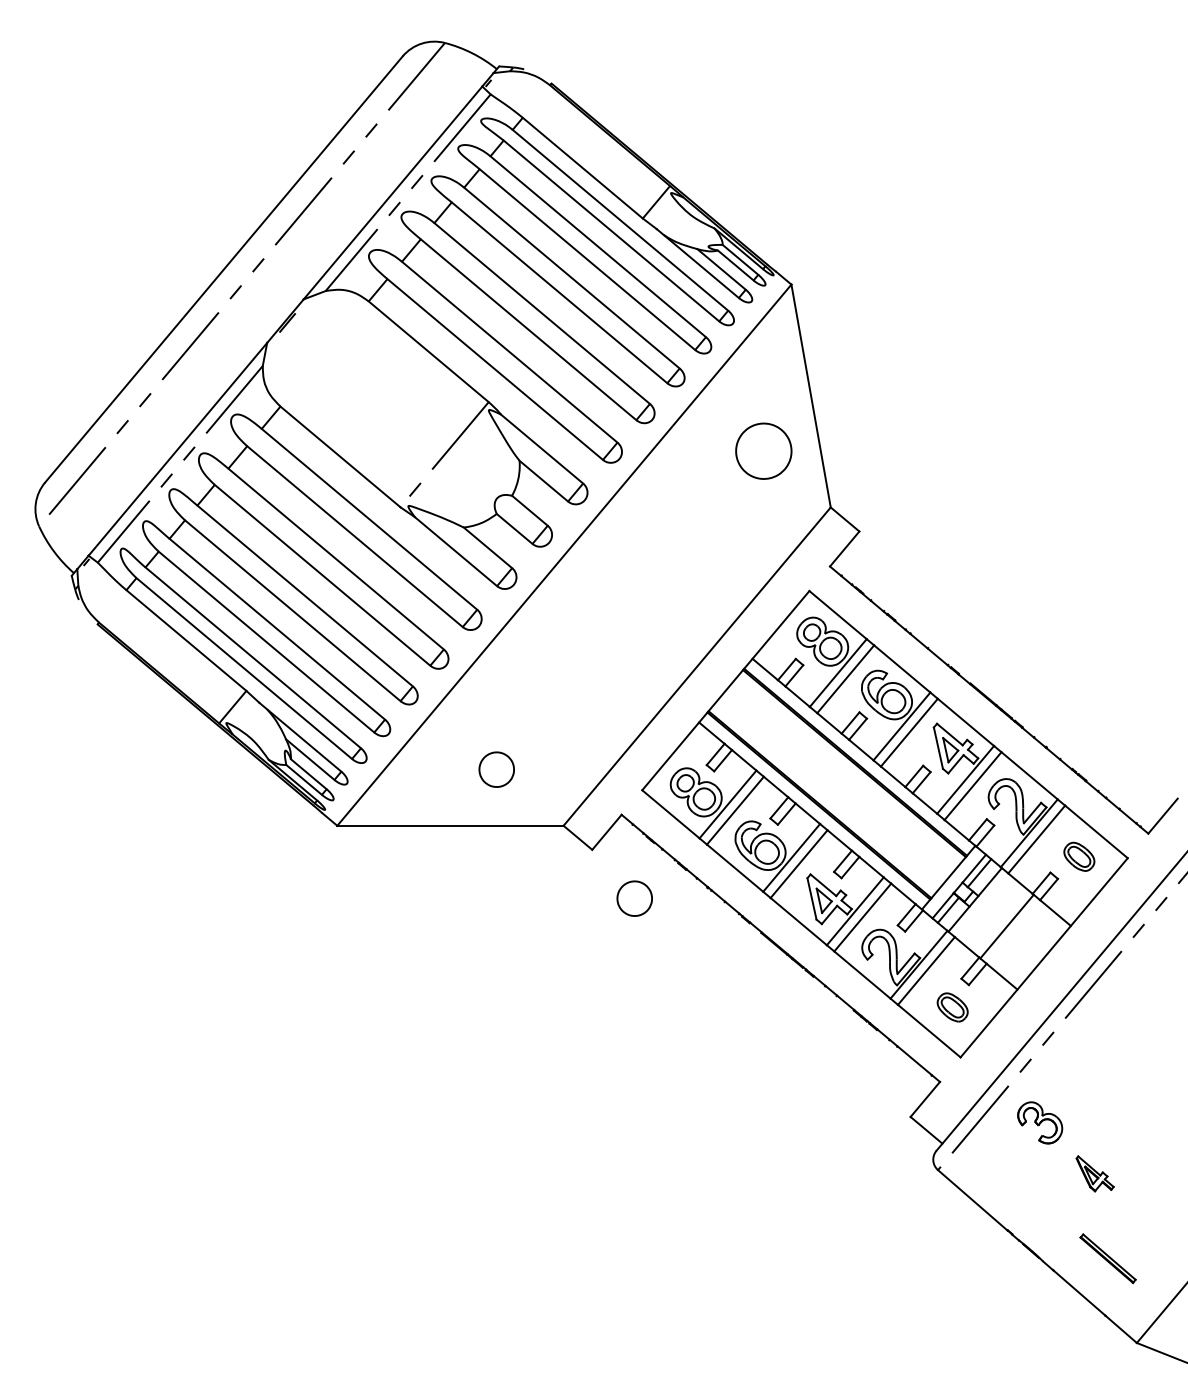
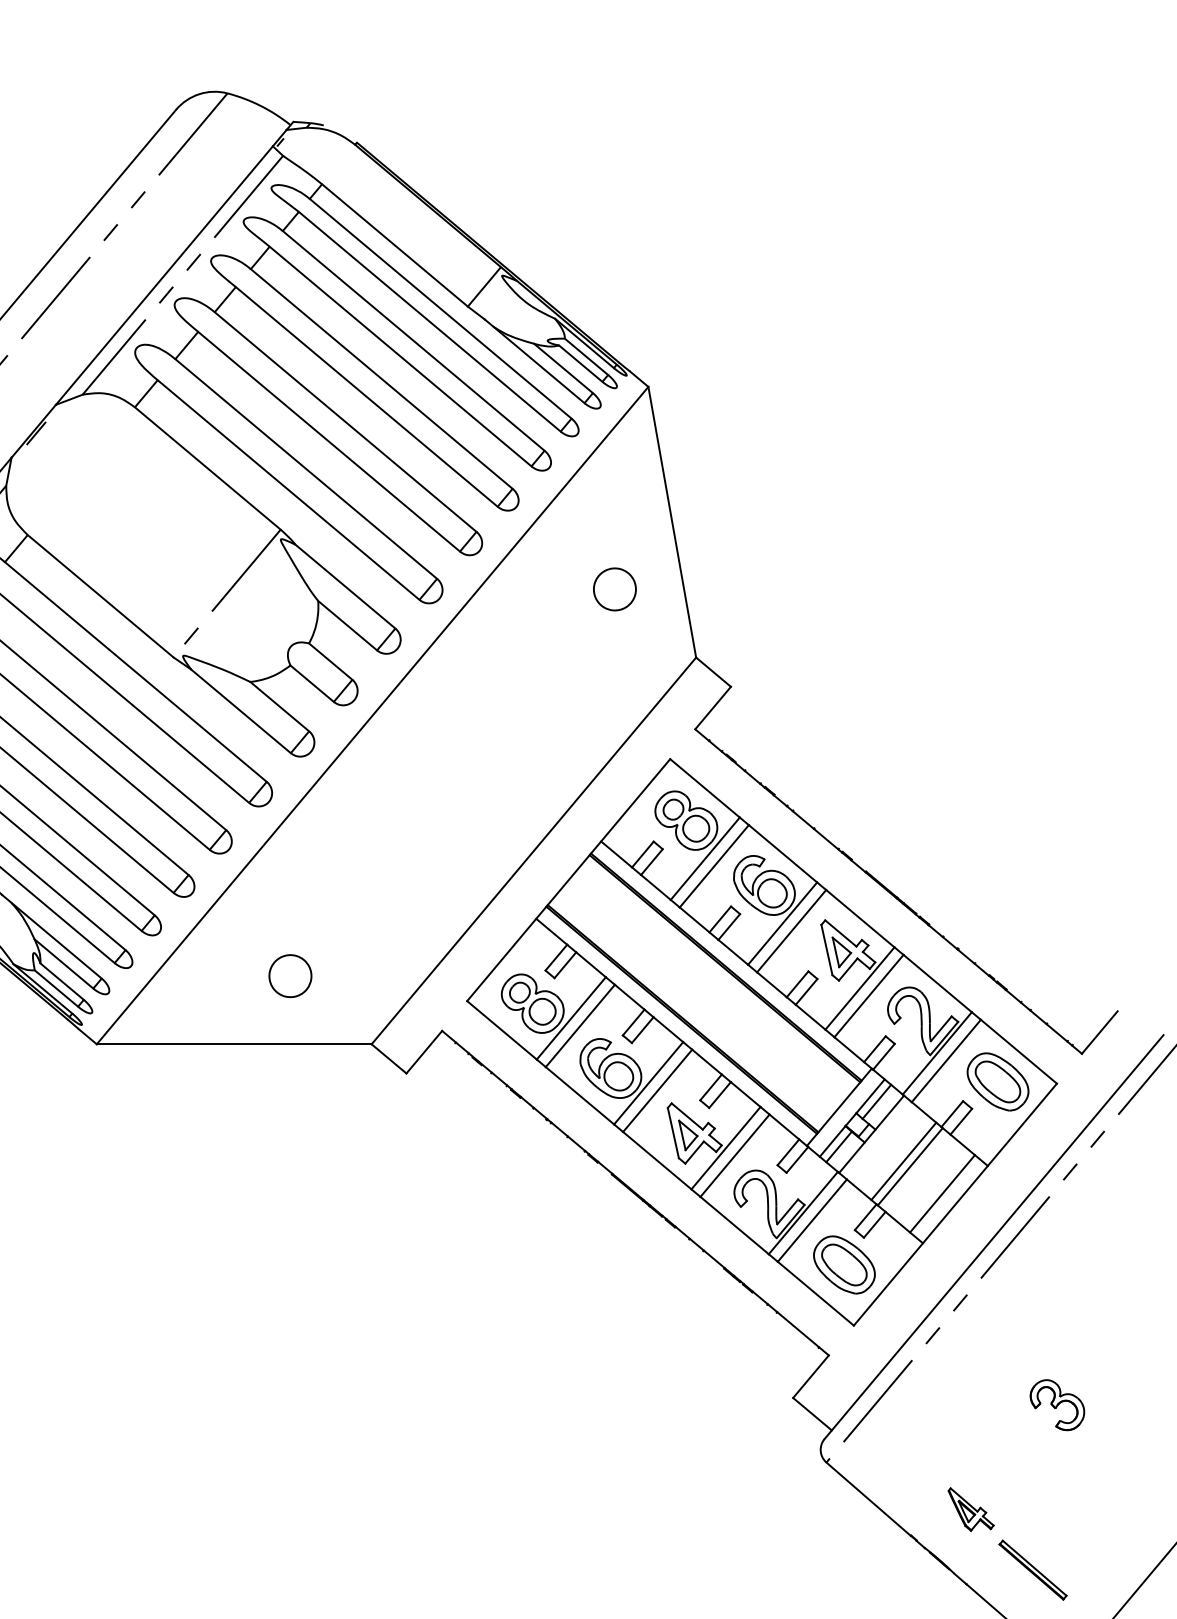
part: (763, 451) -> (614, 589), size x0.62
part: (1079, 856) -> (998, 1081), size x1.67
part: (634, 898) -> (457, 1132), removed
line: (1001, 922) -> (903, 1161), added
line: (1033, 948) -> (942, 1193), added
part: (952, 1007) -> (844, 1265), size x1.67
part: (1040, 1122) -> (1057, 1404), moved
part: (1094, 1173) -> (970, 1509), moved

